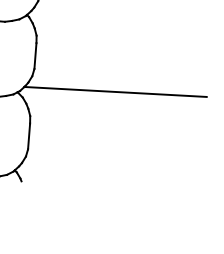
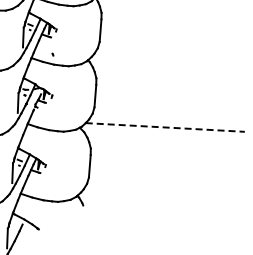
line: (115, 91) -> (165, 127), solid -> dashed

